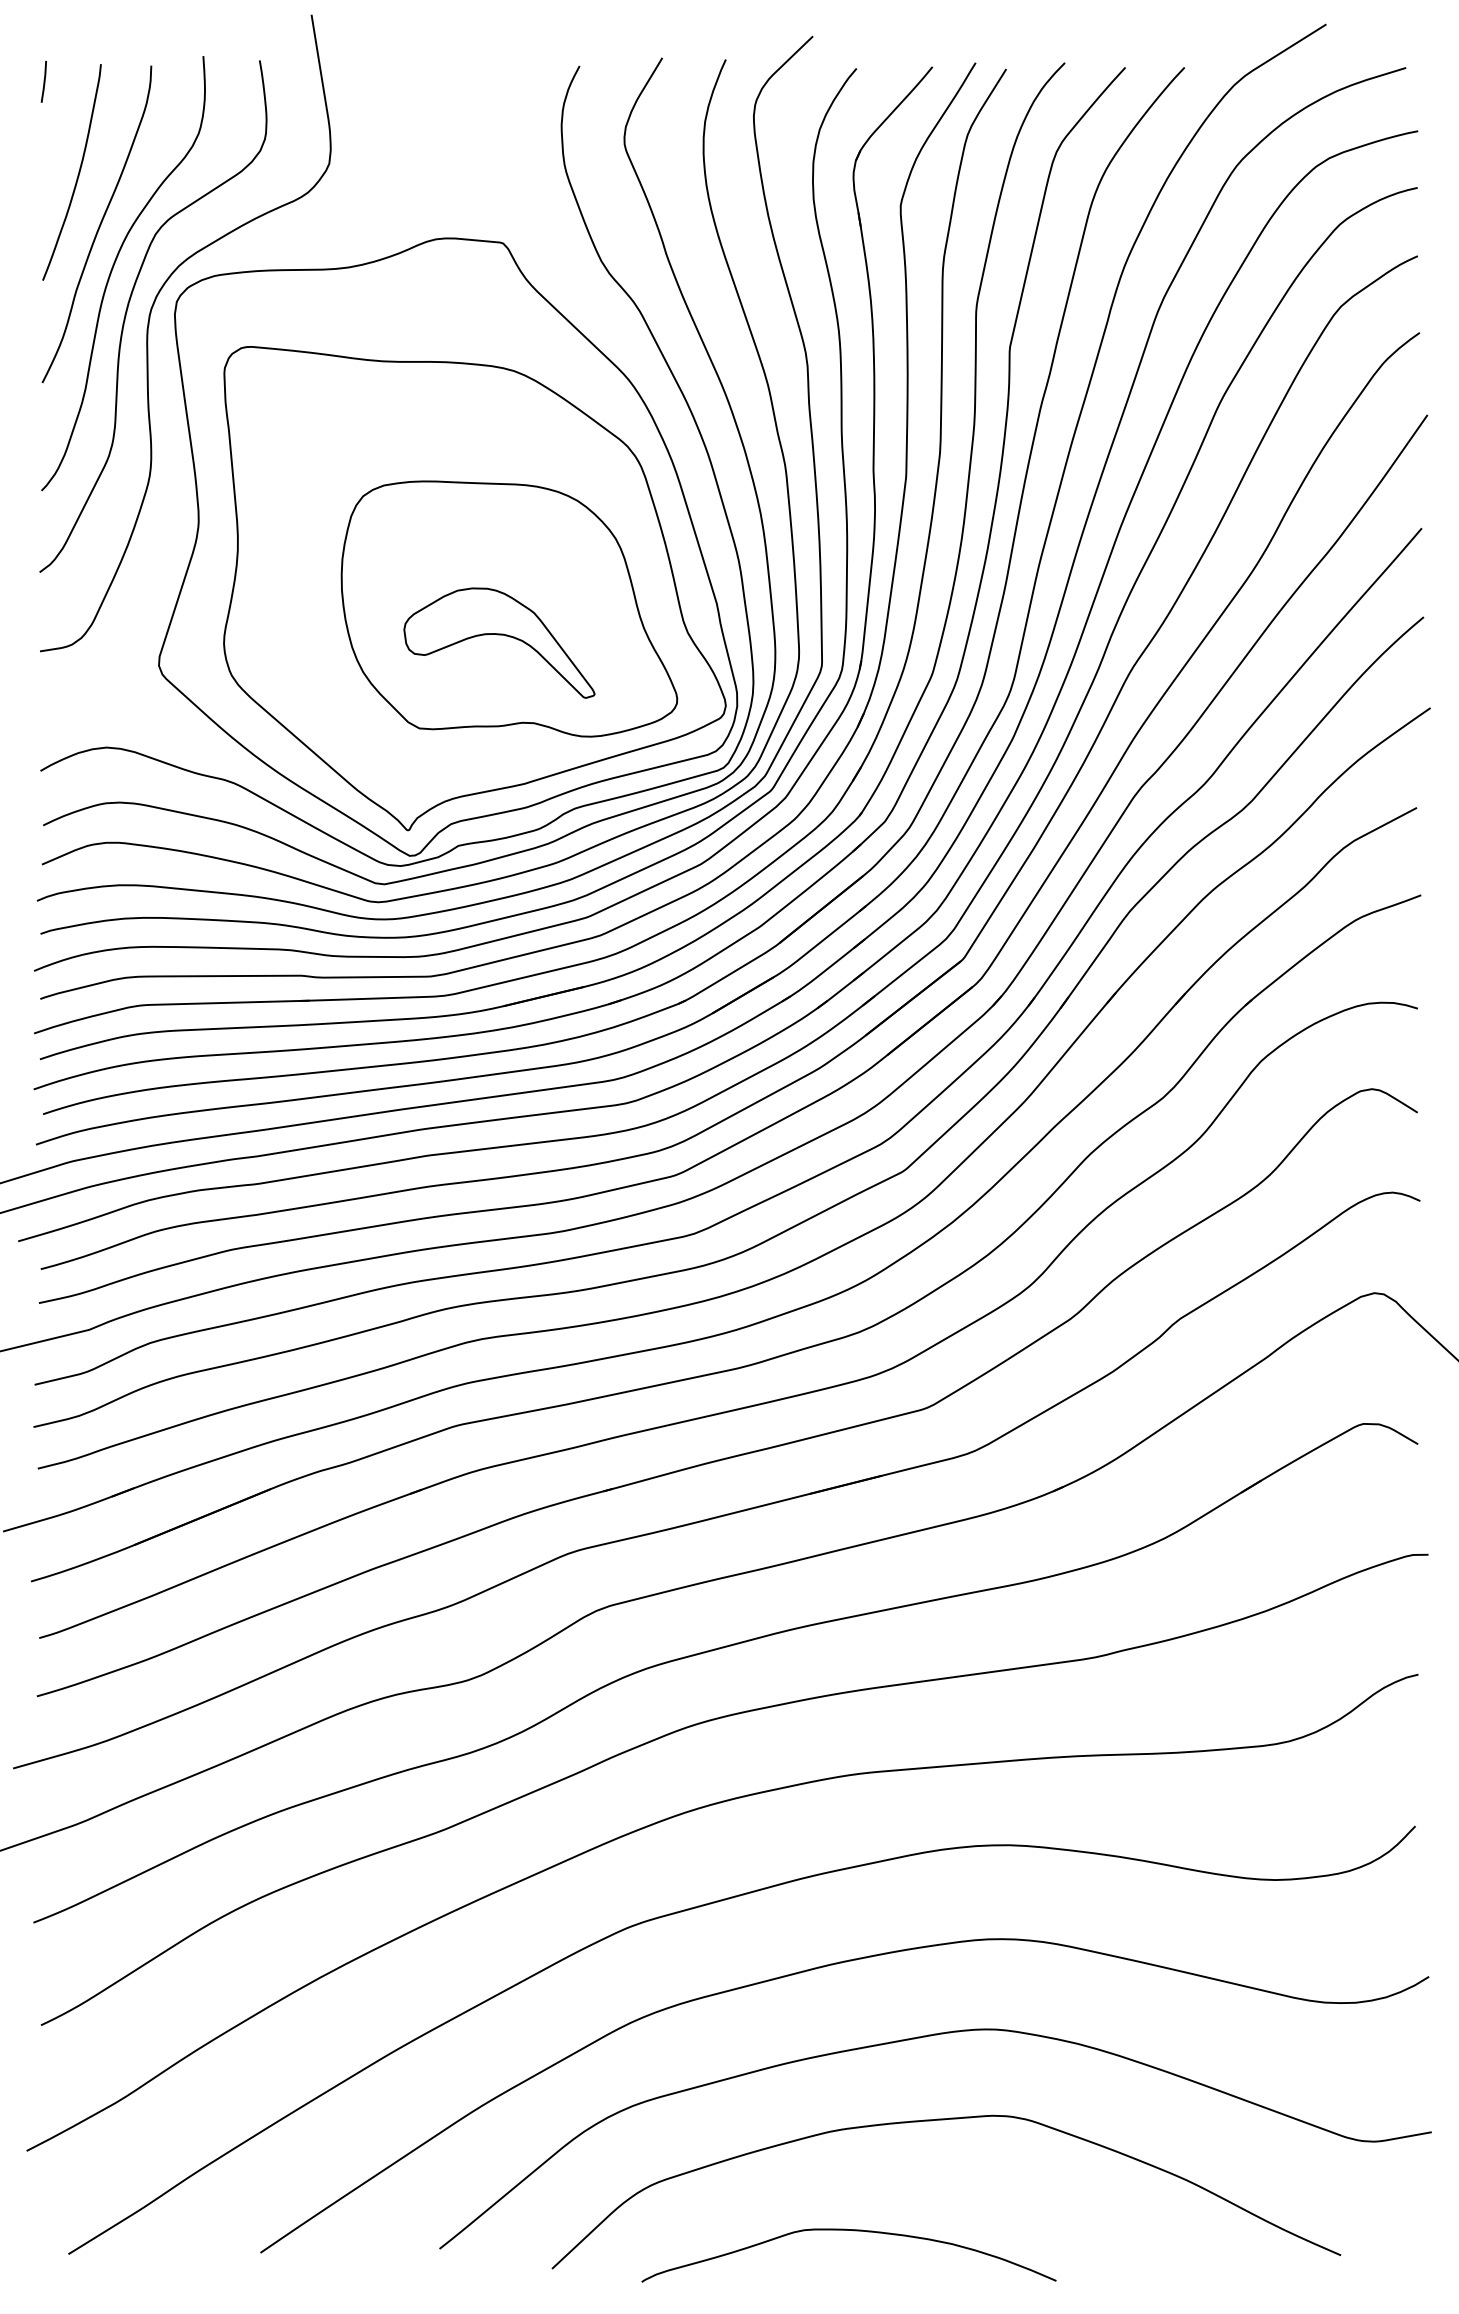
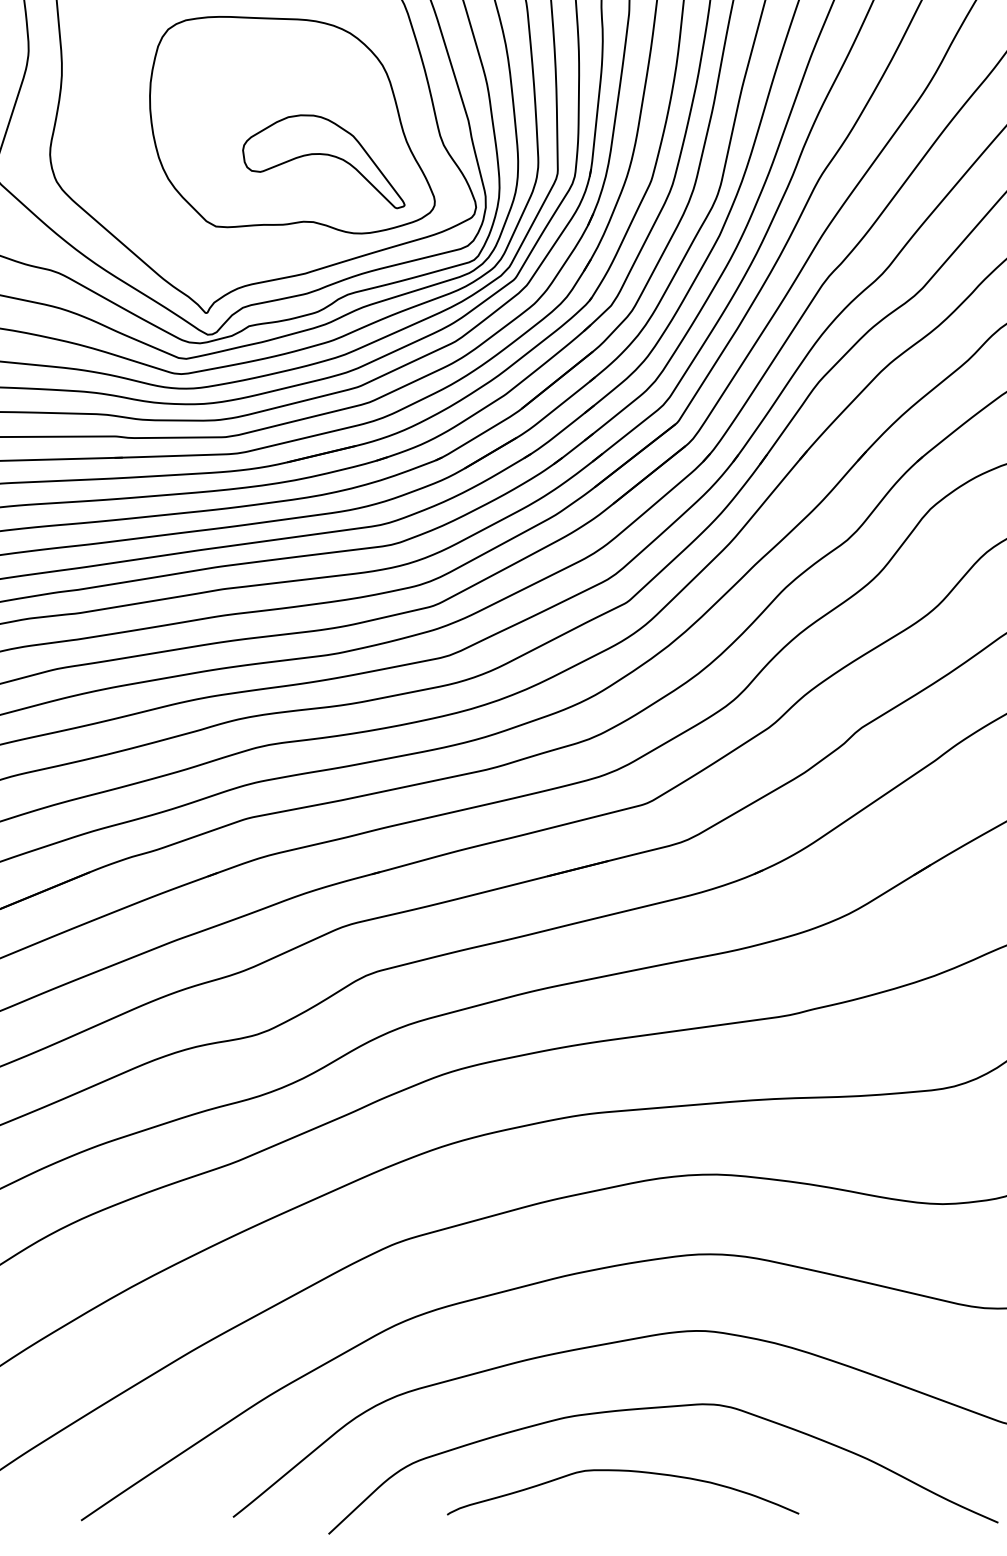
part: (499, 635) -> (323, 155), moved
curve: (854, 2231) -> (627, 1471), moved

